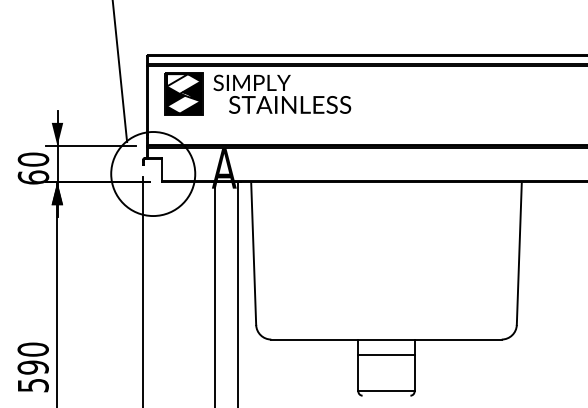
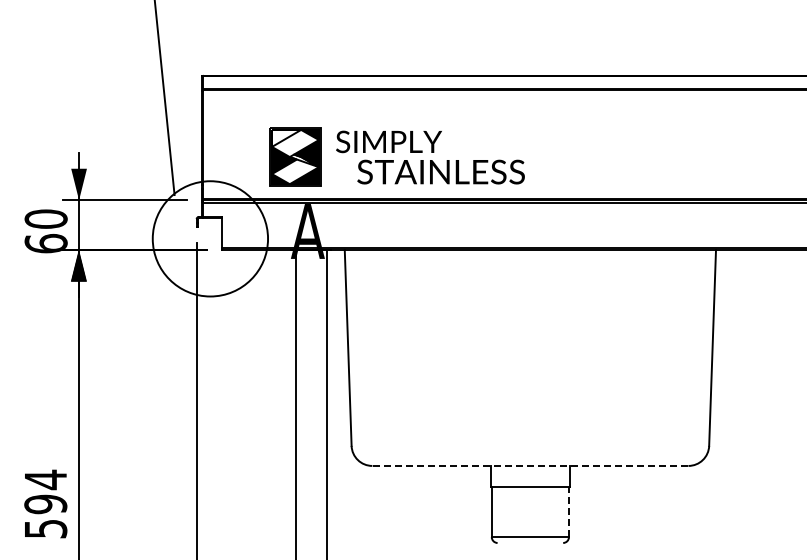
part: (257, 93) -> (396, 156), moved
line: (385, 339) -> (529, 465), solid -> dashed
text: (33, 349) -> (45, 479), 590 -> 594
line: (414, 373) -> (568, 512), solid -> dashed

